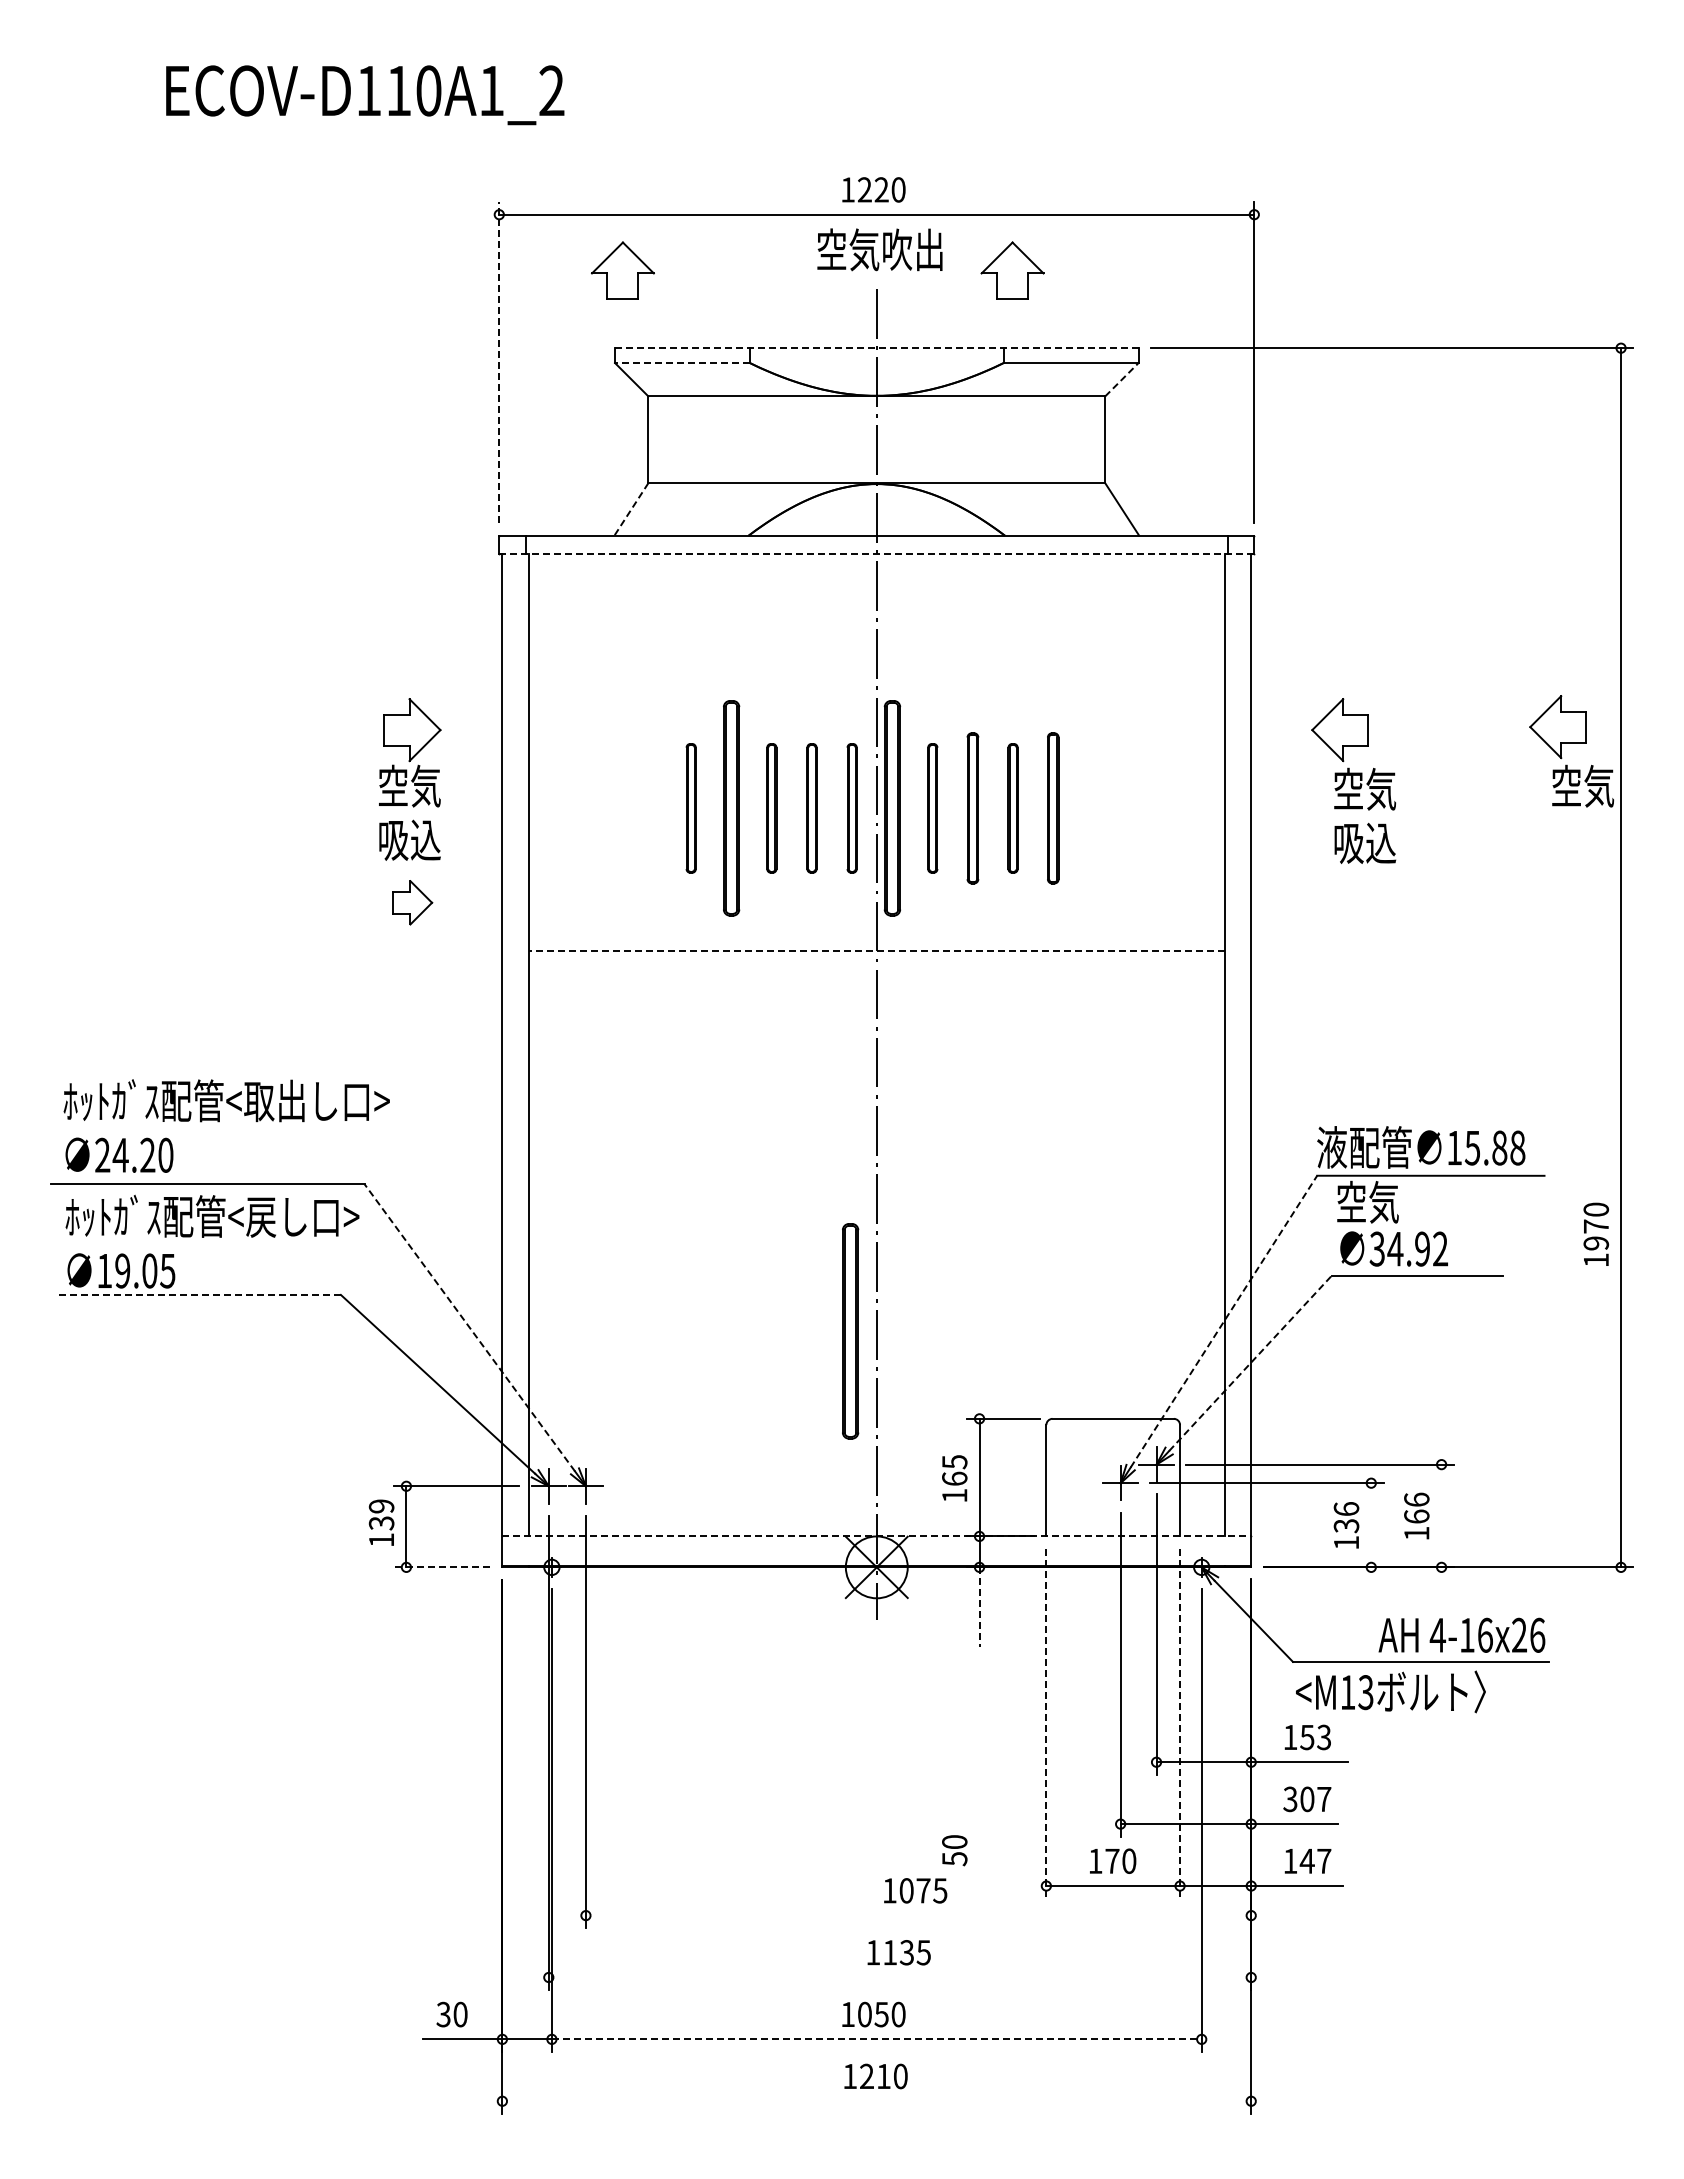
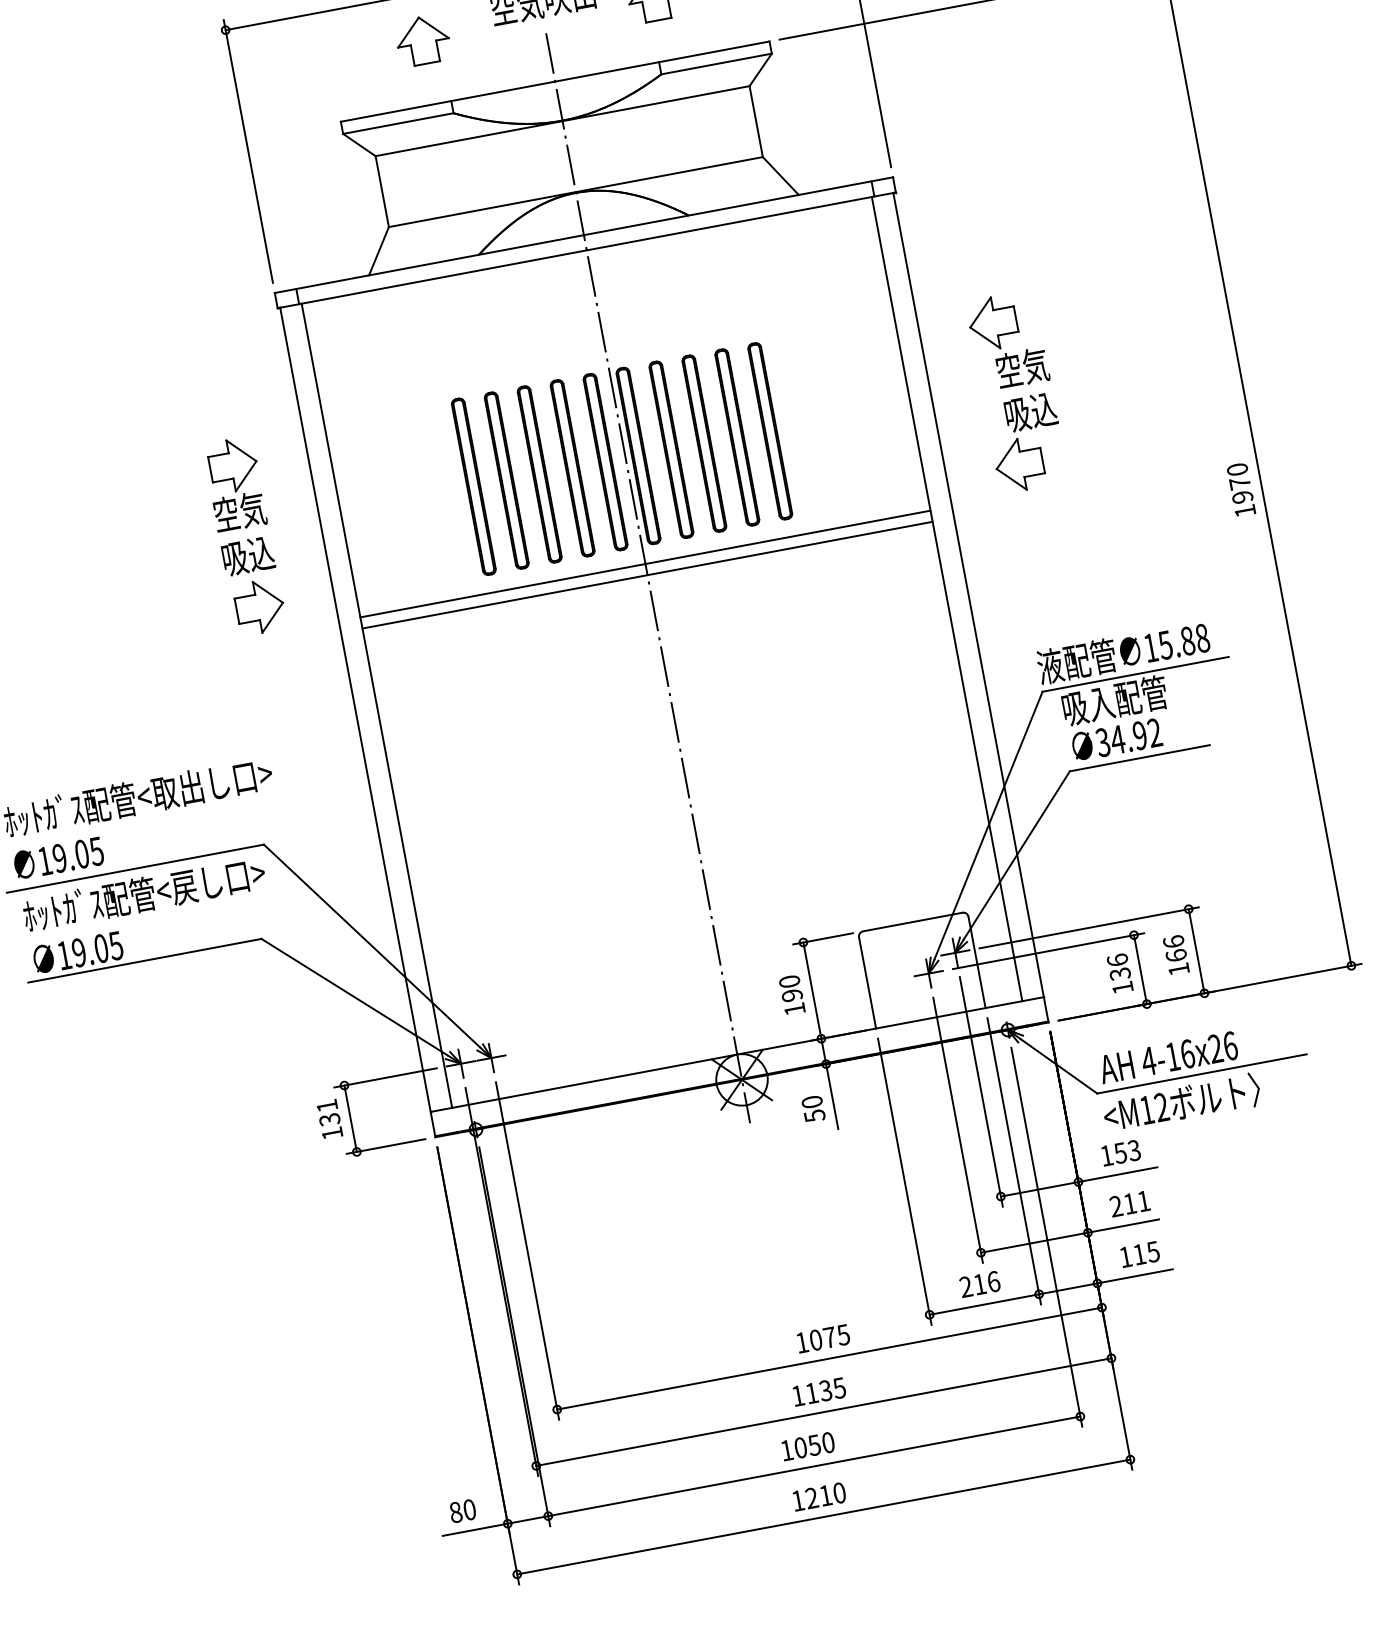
part: (622, 270) -> (422, 40), moved
line: (876, 348) -> (554, 81), dashed -> solid
line: (499, 362) -> (248, 151), dashed -> solid
line: (681, 363) -> (397, 124), dashed -> solid
line: (1121, 379) -> (760, 69), dashed -> solid
line: (631, 509) -> (379, 251), dashed -> solid
line: (876, 554) -> (586, 250), dashed -> solid
part: (1571, 743) -> (1184, 298), removed
part: (690, 808) -> (473, 487), size x1.67
part: (771, 808) -> (539, 474), size x1.67
part: (811, 808) -> (572, 468), size x1.67
part: (851, 808) -> (605, 462), size x1.67
part: (932, 808) -> (671, 449), size x1.67
part: (972, 808) -> (704, 443), size x1.43
part: (1012, 808) -> (736, 437), size x1.67
part: (1052, 808) -> (769, 431), size x1.43
part: (412, 902) -> (259, 606), size x1.43
part: (1339, 902) -> (1018, 464), added
line: (876, 937) -> (645, 564), added
line: (876, 950) -> (647, 574), dashed -> solid
text: (134, 1154) -> (70, 855), 24.20 -> 19.05
text: (1400, 1201) -> (1114, 700), 空気 -> 吸入配管
text: (1596, 1233) -> (1241, 489), moved
line: (198, 1294) -> (144, 960), dashed -> solid
line: (1224, 1321) -> (989, 825), dashed -> solid
line: (469, 1327) -> (371, 945), dashed -> solid
part: (850, 1331) -> (684, 890), removed
line: (1250, 1363) -> (1016, 855), dashed -> solid
text: (954, 1470) -> (790, 988), 165 -> 190
text: (381, 1506) -> (327, 1105), 139 -> 131
line: (1441, 1515) -> (1196, 950), added
line: (1371, 1525) -> (1140, 969), added
line: (877, 1536) -> (737, 1054), dashed -> solid
line: (442, 1567) -> (386, 1146), dashed -> solid
line: (979, 1607) -> (832, 1096), dashed -> solid
text: (1461, 1634) -> (1167, 1057), moved
text: (1365, 1692) -> (1161, 1107), <M13 -> <M12
line: (1046, 1723) -> (904, 1181), dashed -> solid
line: (1180, 1723) -> (1014, 1161), dashed -> solid
text: (1307, 1799) -> (1130, 1203), 307 -> 211
text: (954, 1850) -> (813, 1109), moved
text: (1112, 1860) -> (979, 1283), 170 -> 216
text: (1315, 1860) -> (1146, 1252), 147 -> 115
line: (918, 1915) -> (829, 1358), added
line: (899, 1977) -> (823, 1412), added
text: (443, 2014) -> (455, 1512), 30 -> 80
line: (876, 2039) -> (814, 1466), dashed -> solid
line: (876, 2101) -> (823, 1517), added

